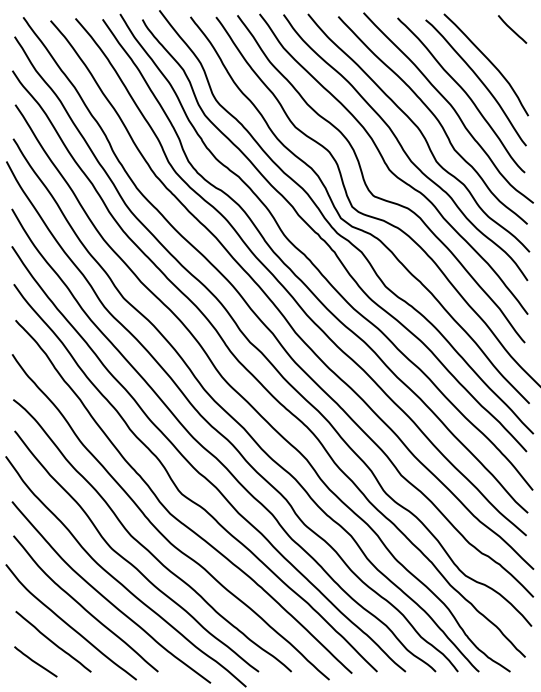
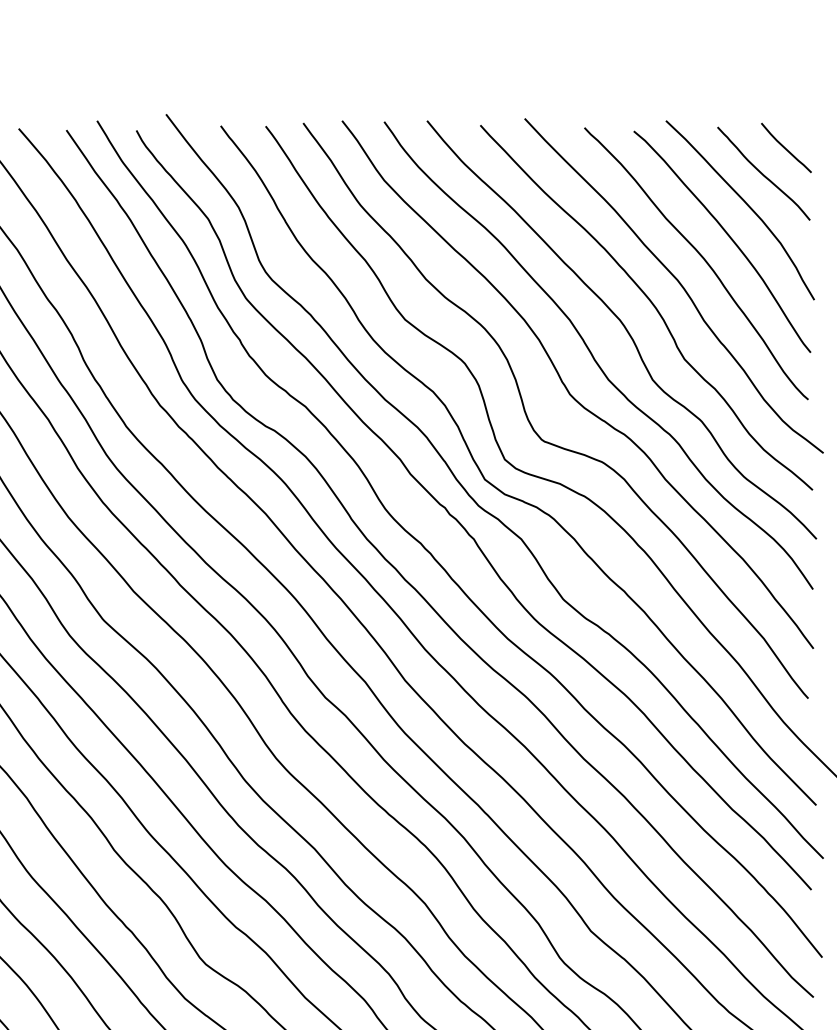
line: (499, 44) -> (763, 174), added

